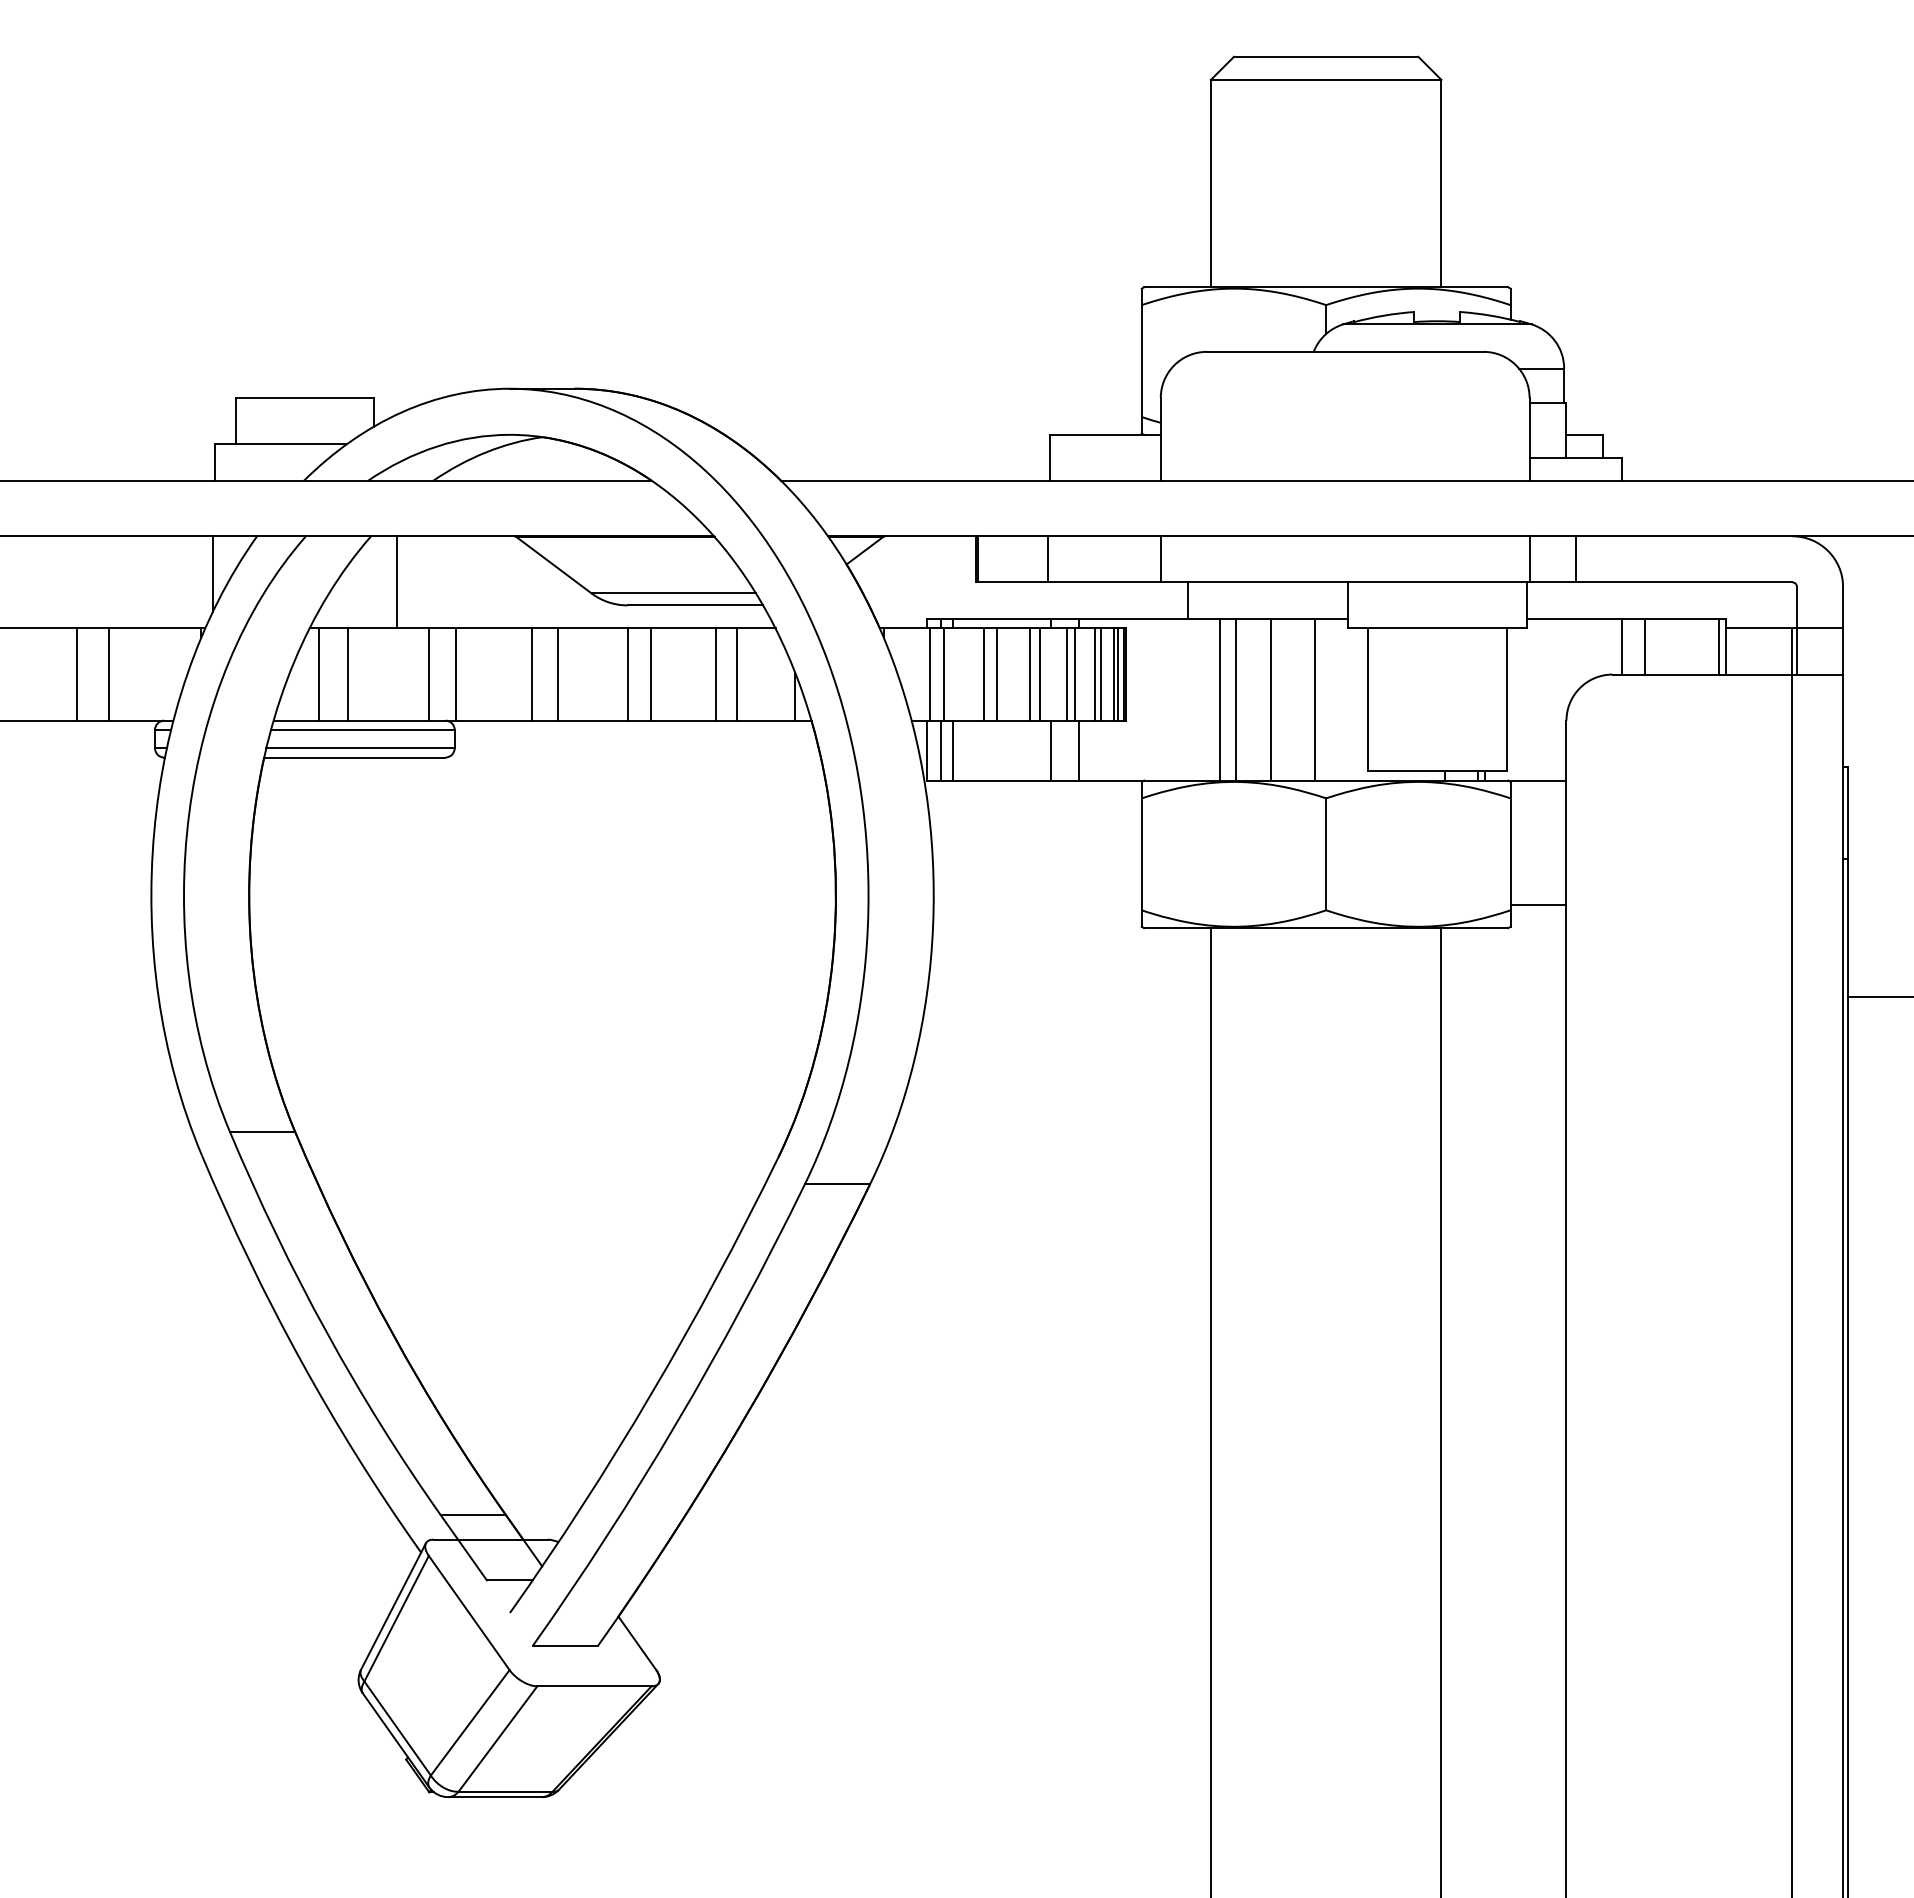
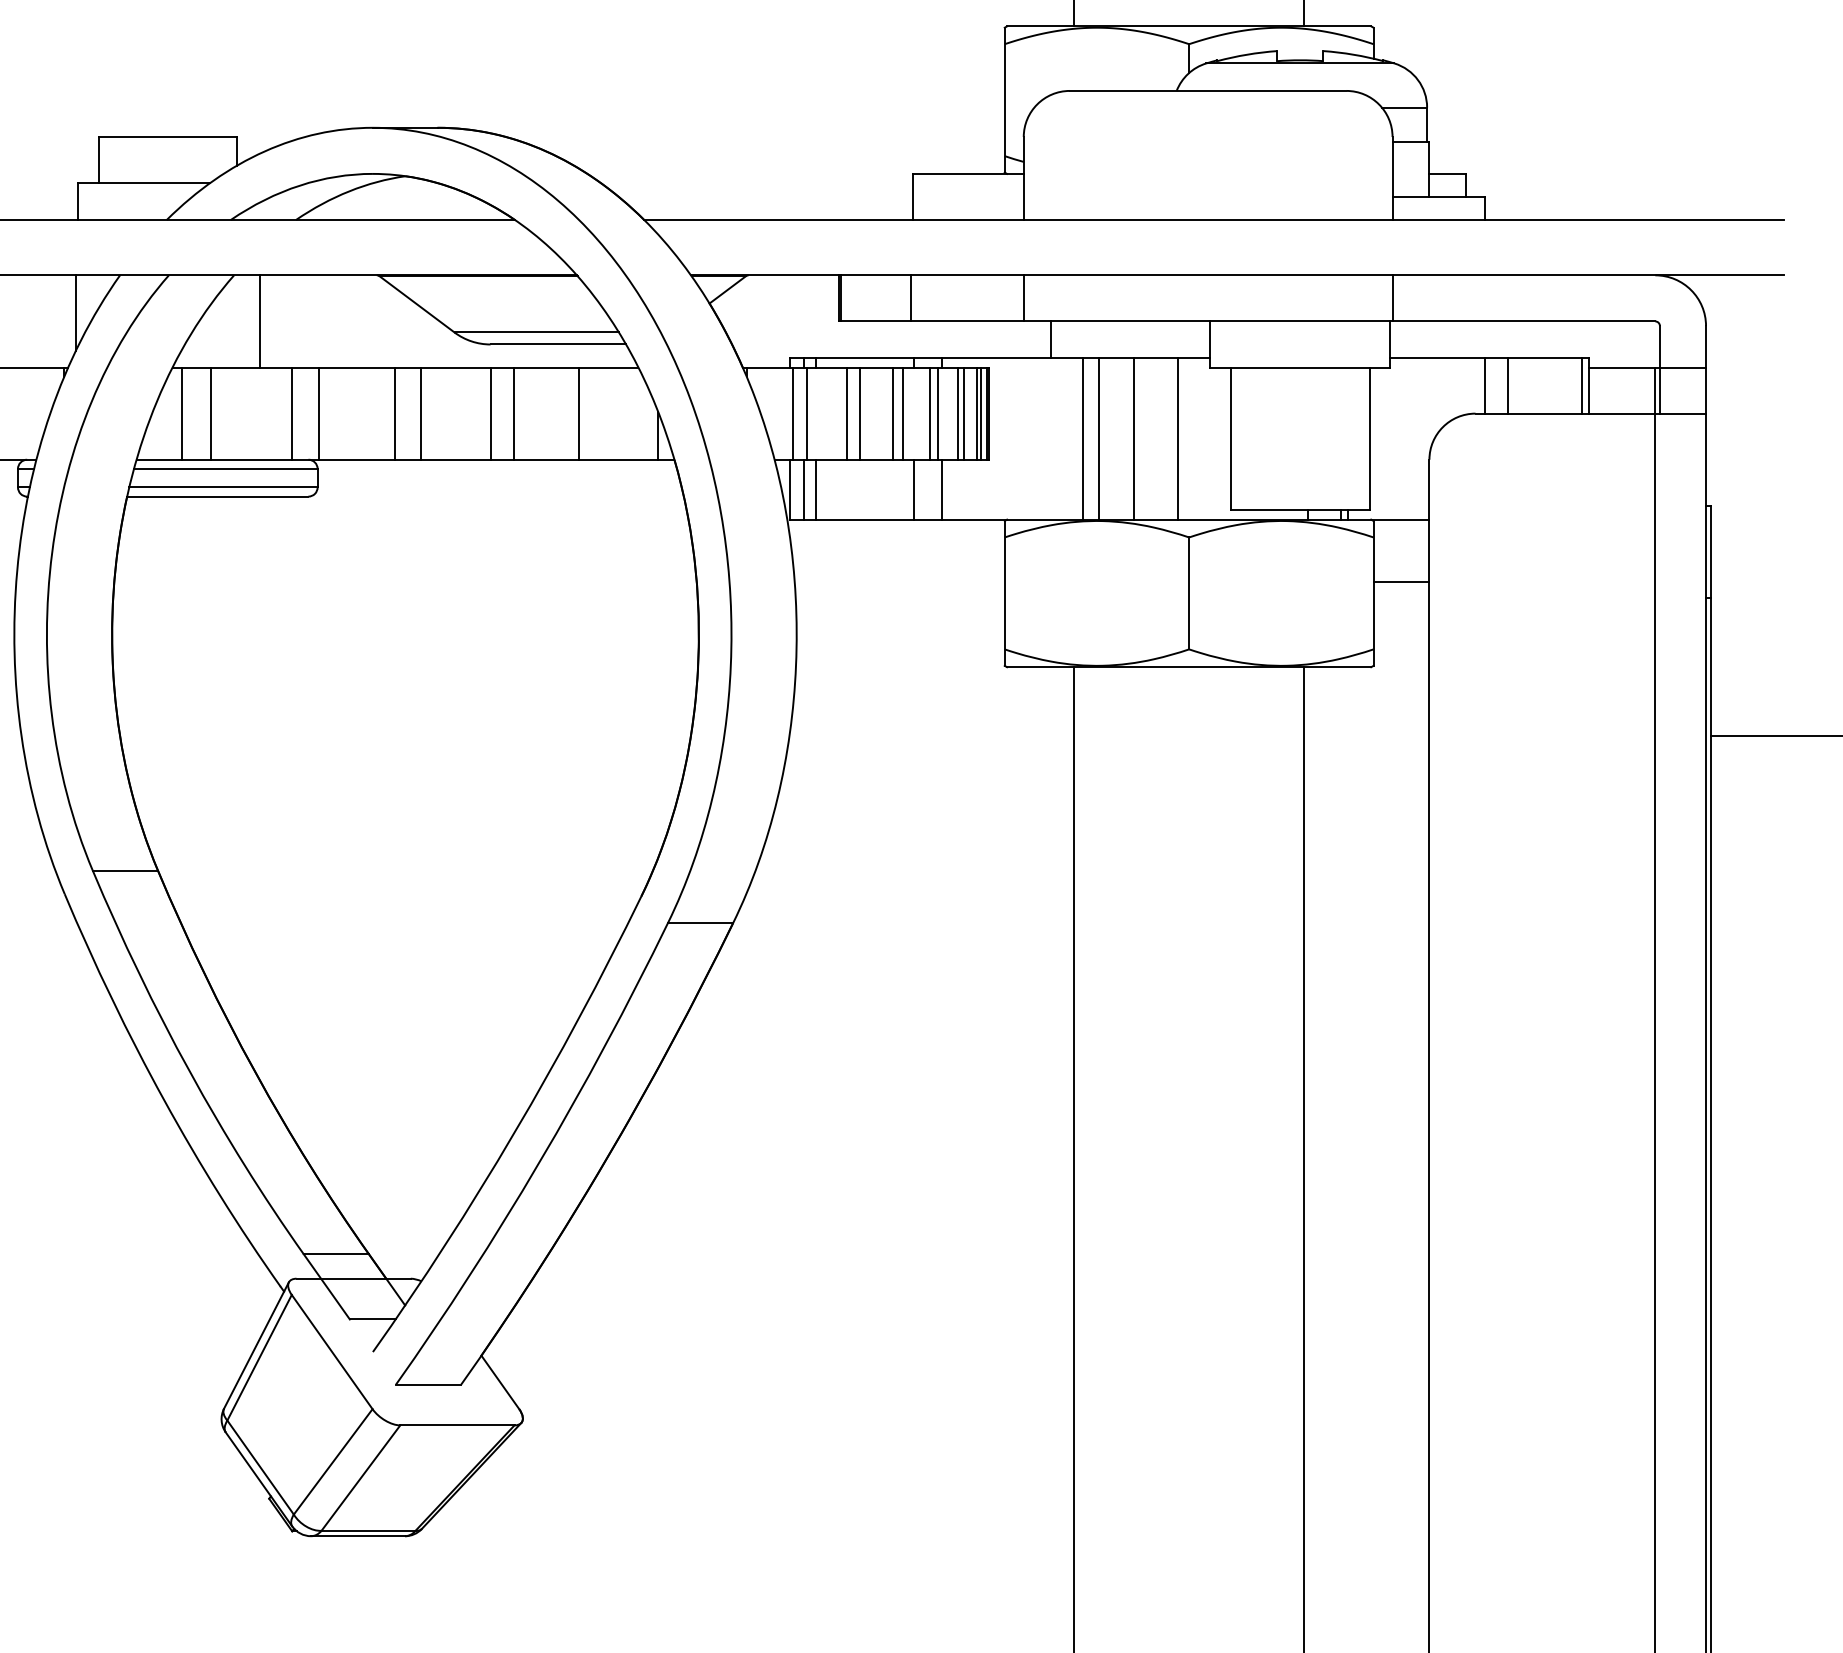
line: (1575, 559) -> (1438, 298), removed
line: (736, 674) -> (599, 413), removed
line: (1538, 905) -> (1401, 582), moved

